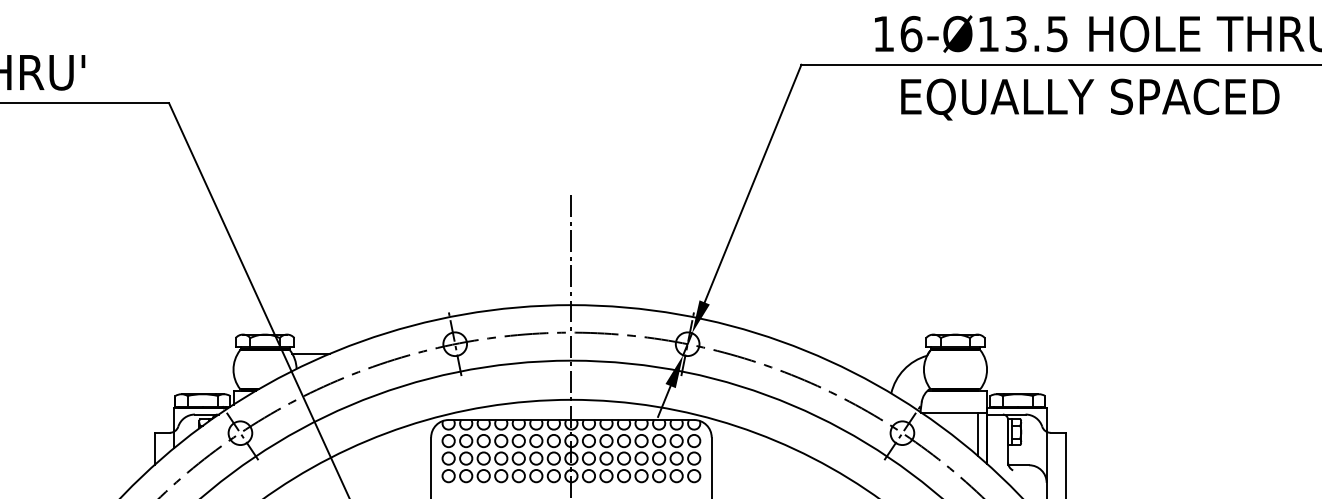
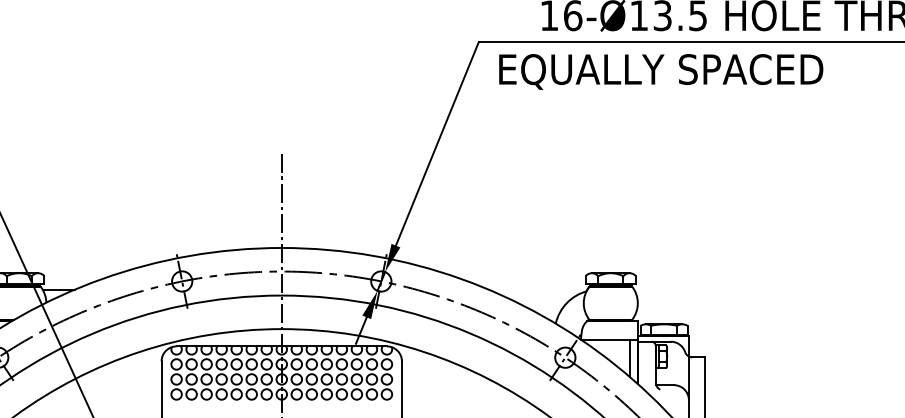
text: (1090, 99) -> (661, 71), moved

